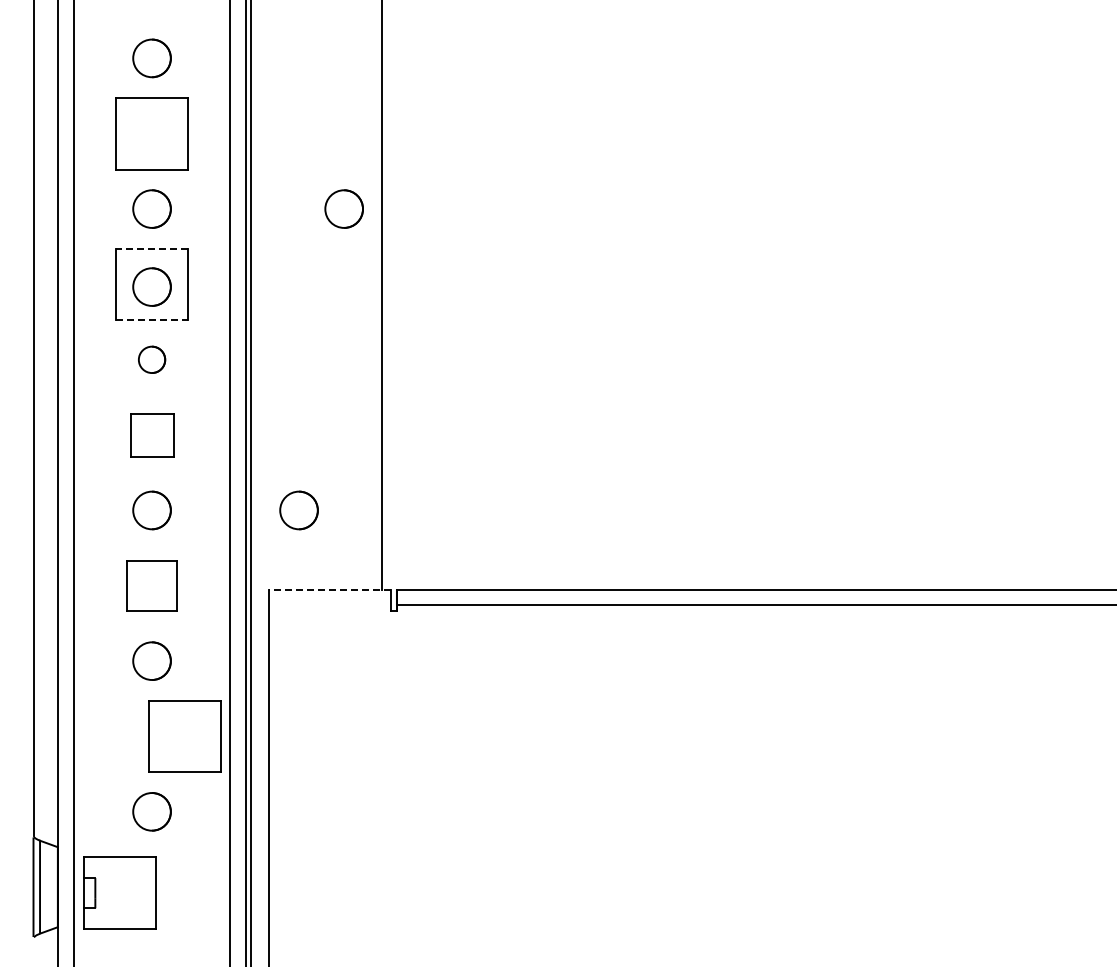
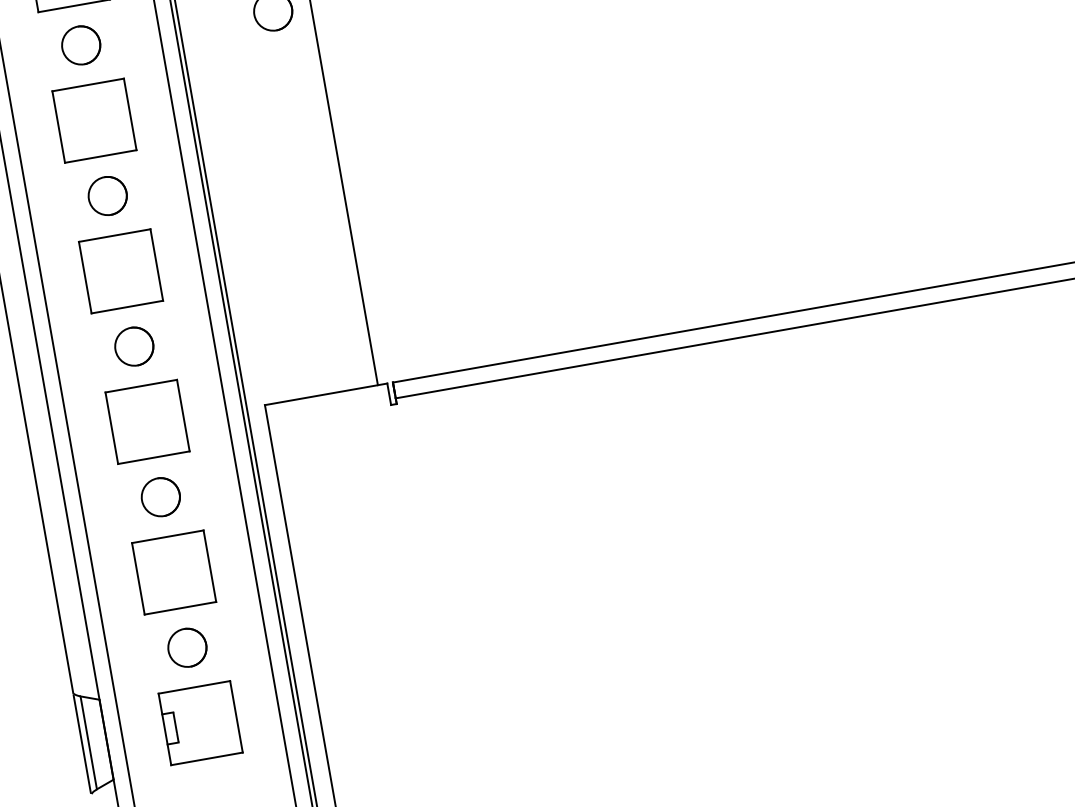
line: (152, 248) -> (88, 84), dashed -> solid
circle: (151, 286) -> (94, 122), removed
line: (152, 320) -> (101, 156), dashed -> solid
circle: (151, 359) -> (107, 195), size x1.43
part: (151, 434) -> (120, 270), size x1.67
part: (298, 510) -> (280, 320), removed
part: (151, 585) -> (146, 421), size x1.43
line: (329, 589) -> (325, 394), dashed -> solid
part: (184, 736) -> (173, 572), moved
part: (119, 892) -> (200, 722), moved

